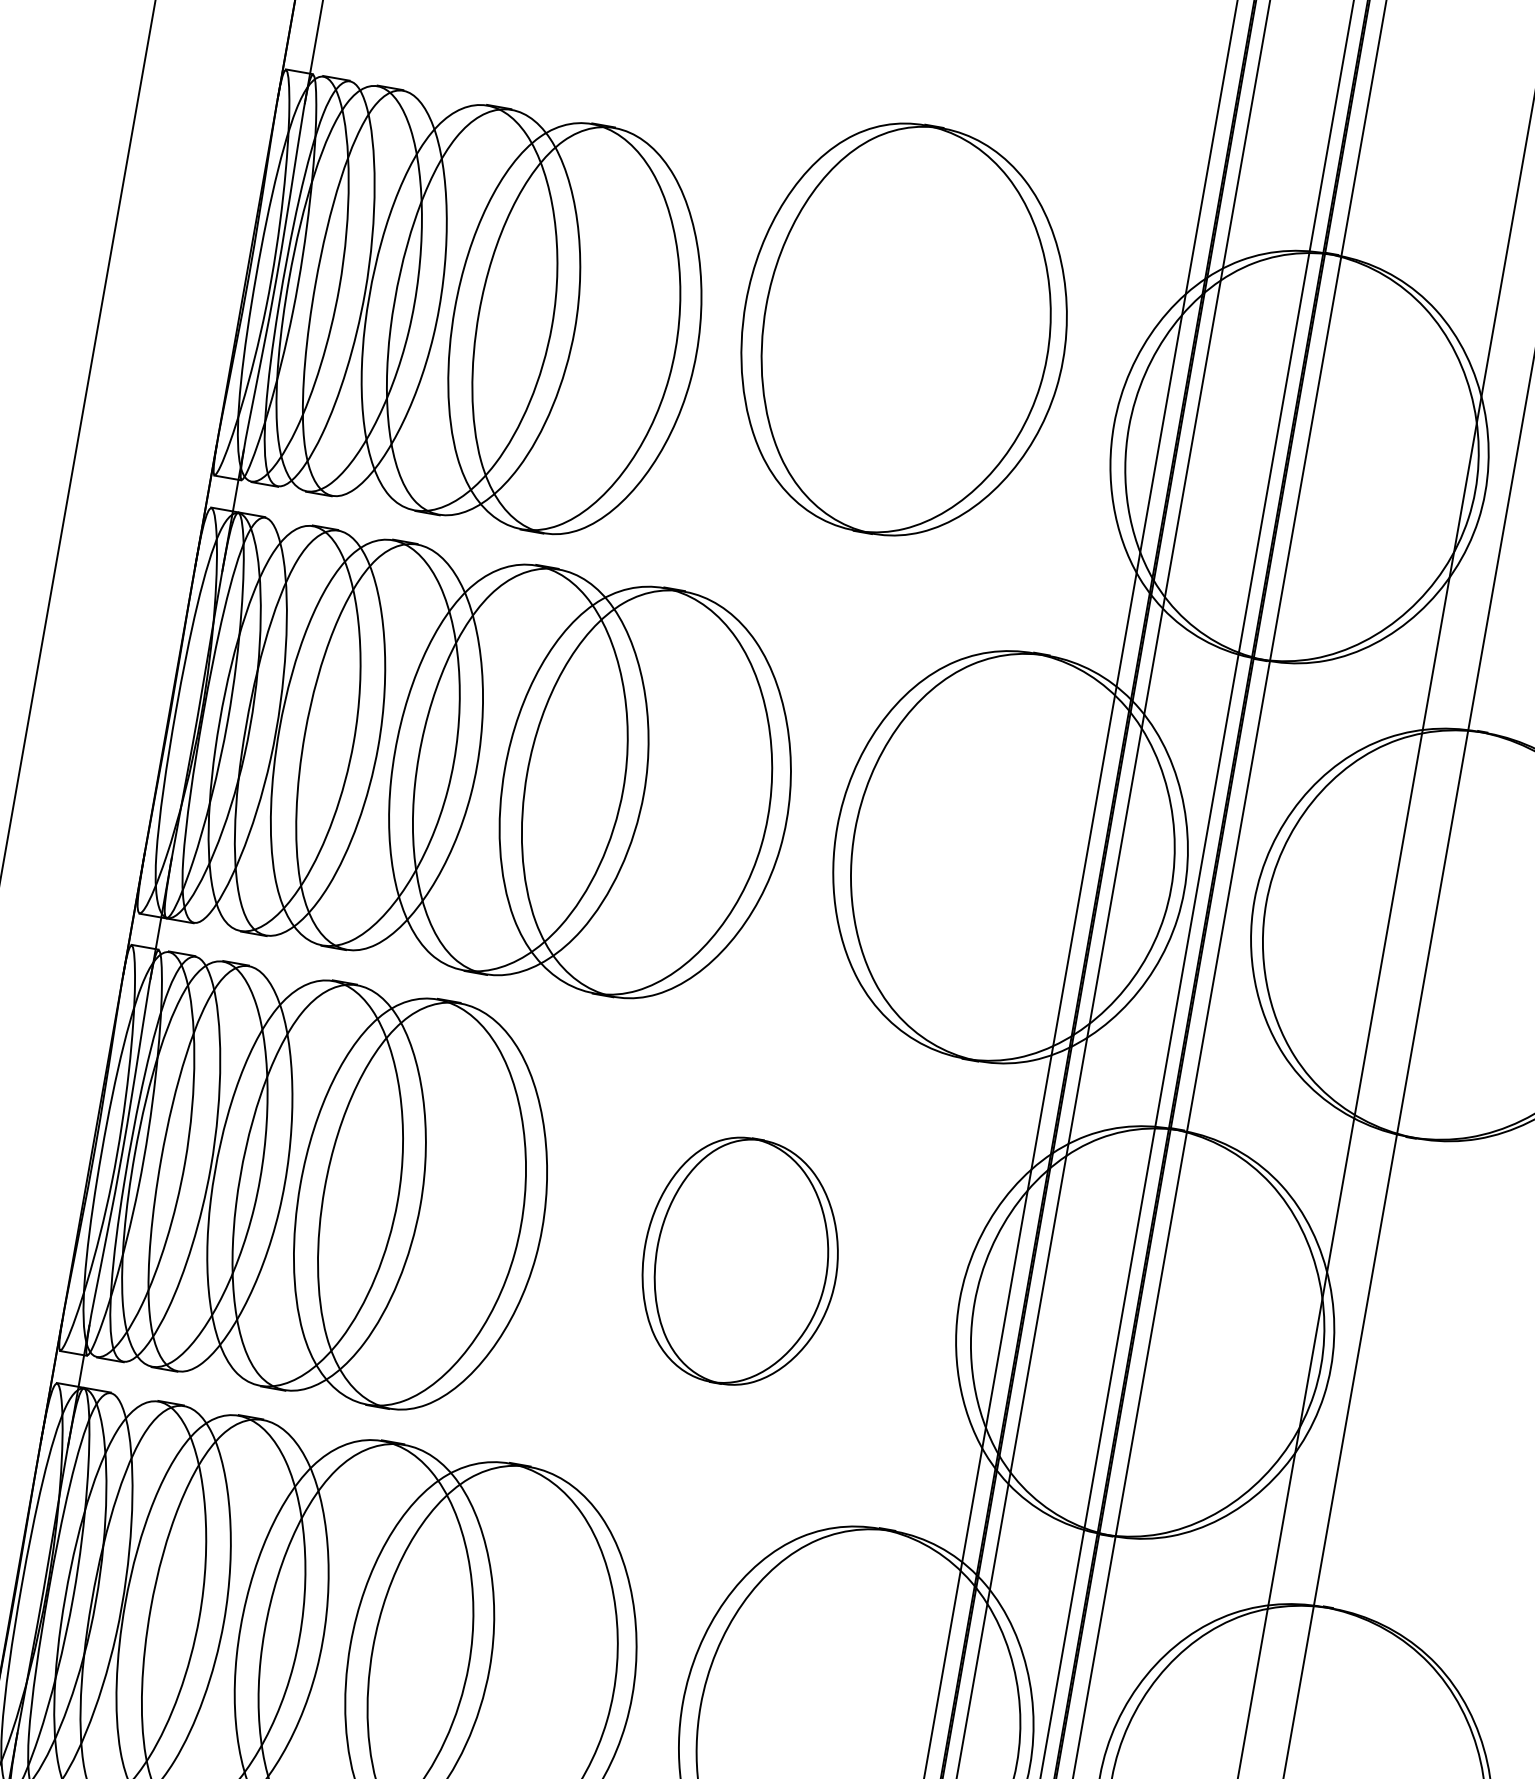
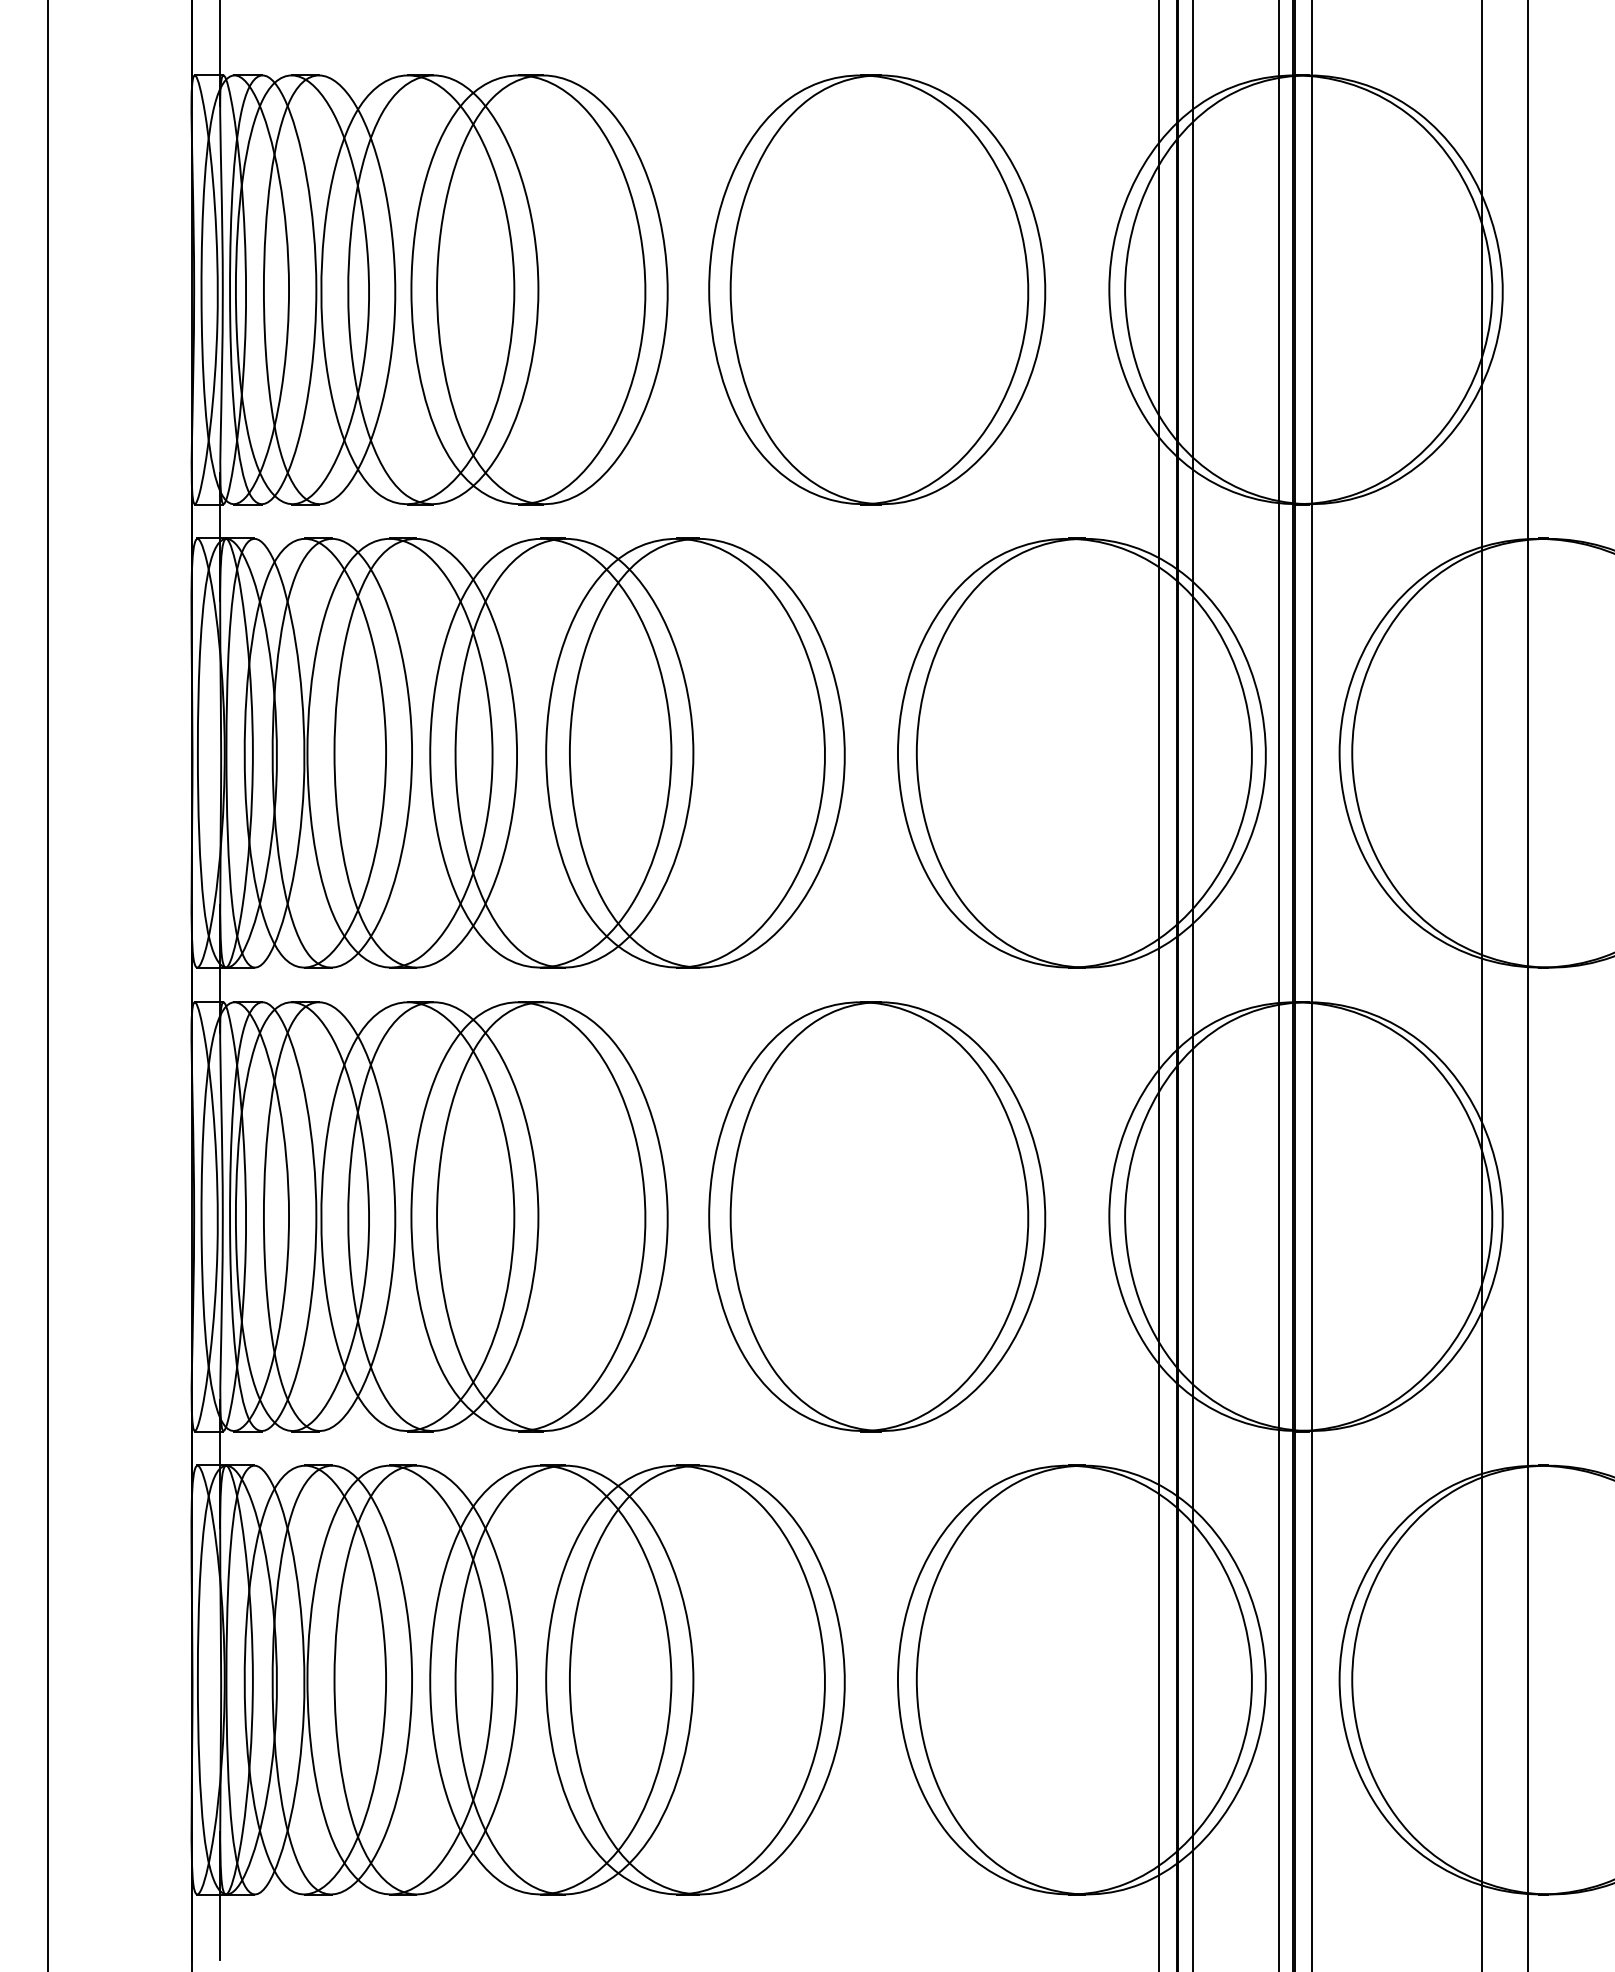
part: (904, 330) -> (877, 289), moved
part: (740, 1261) -> (877, 1216), size x1.67

